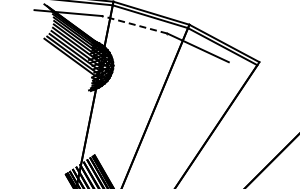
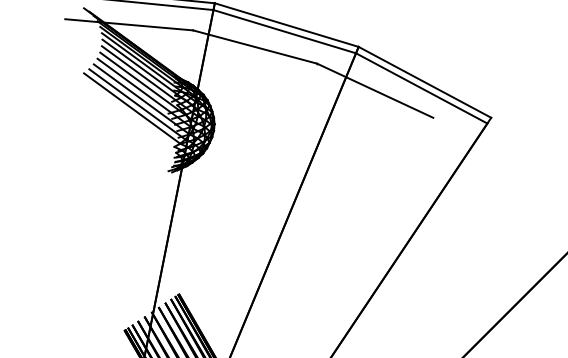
line: (134, 24) -> (254, 46), dashed -> solid

